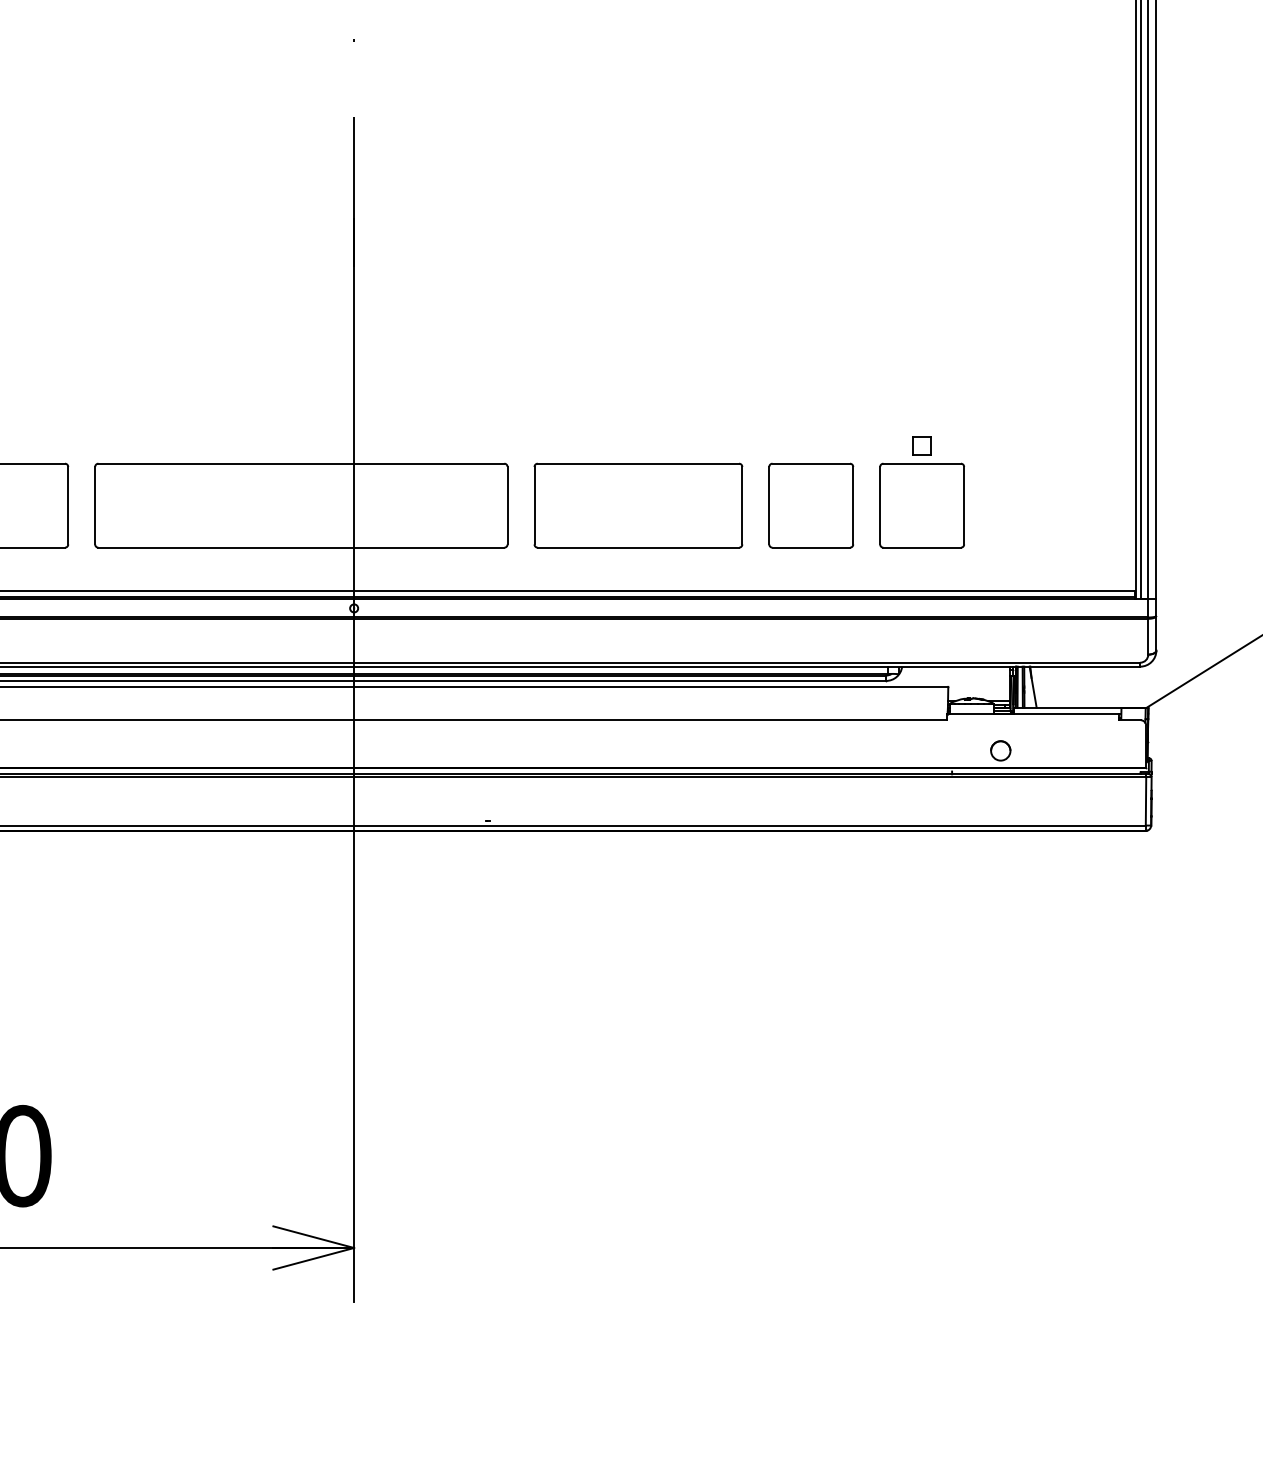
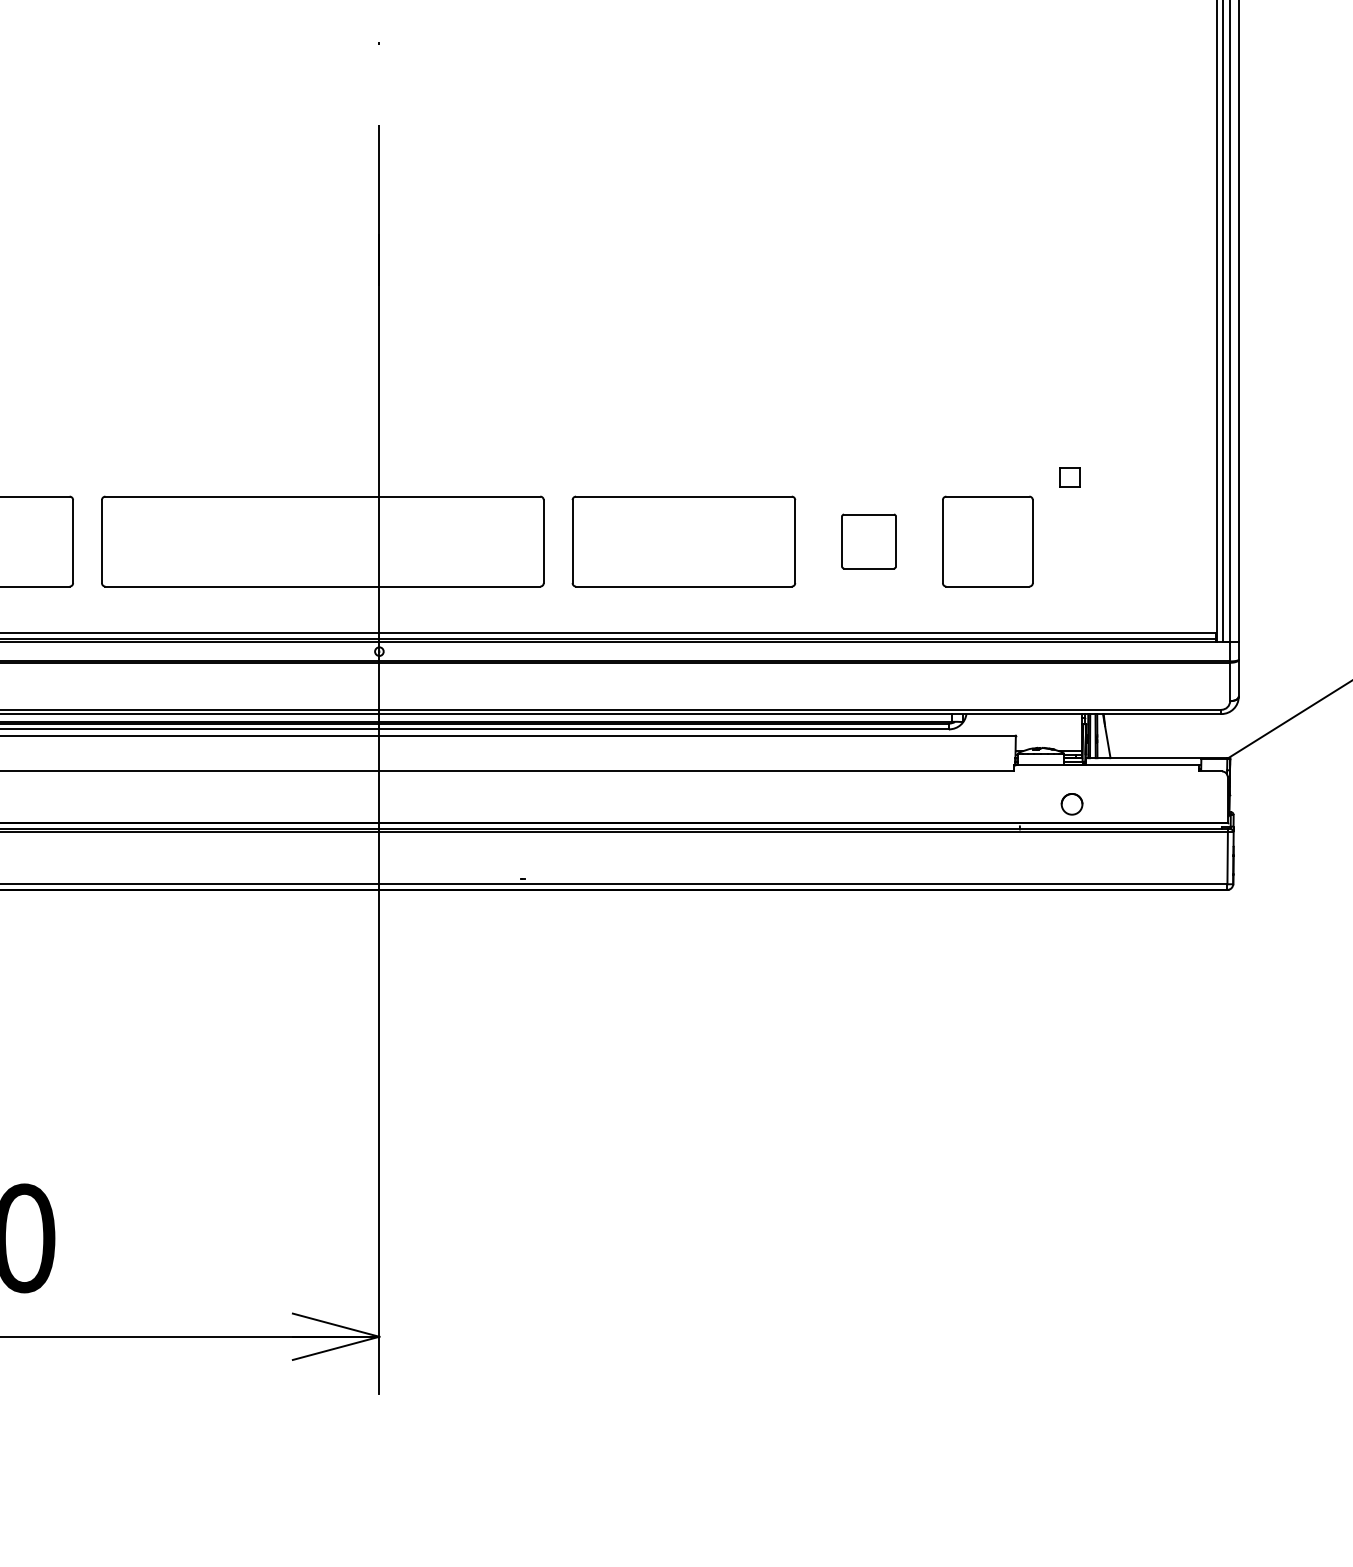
part: (921, 445) -> (1069, 477), moved
part: (810, 505) -> (868, 541), size x0.6

